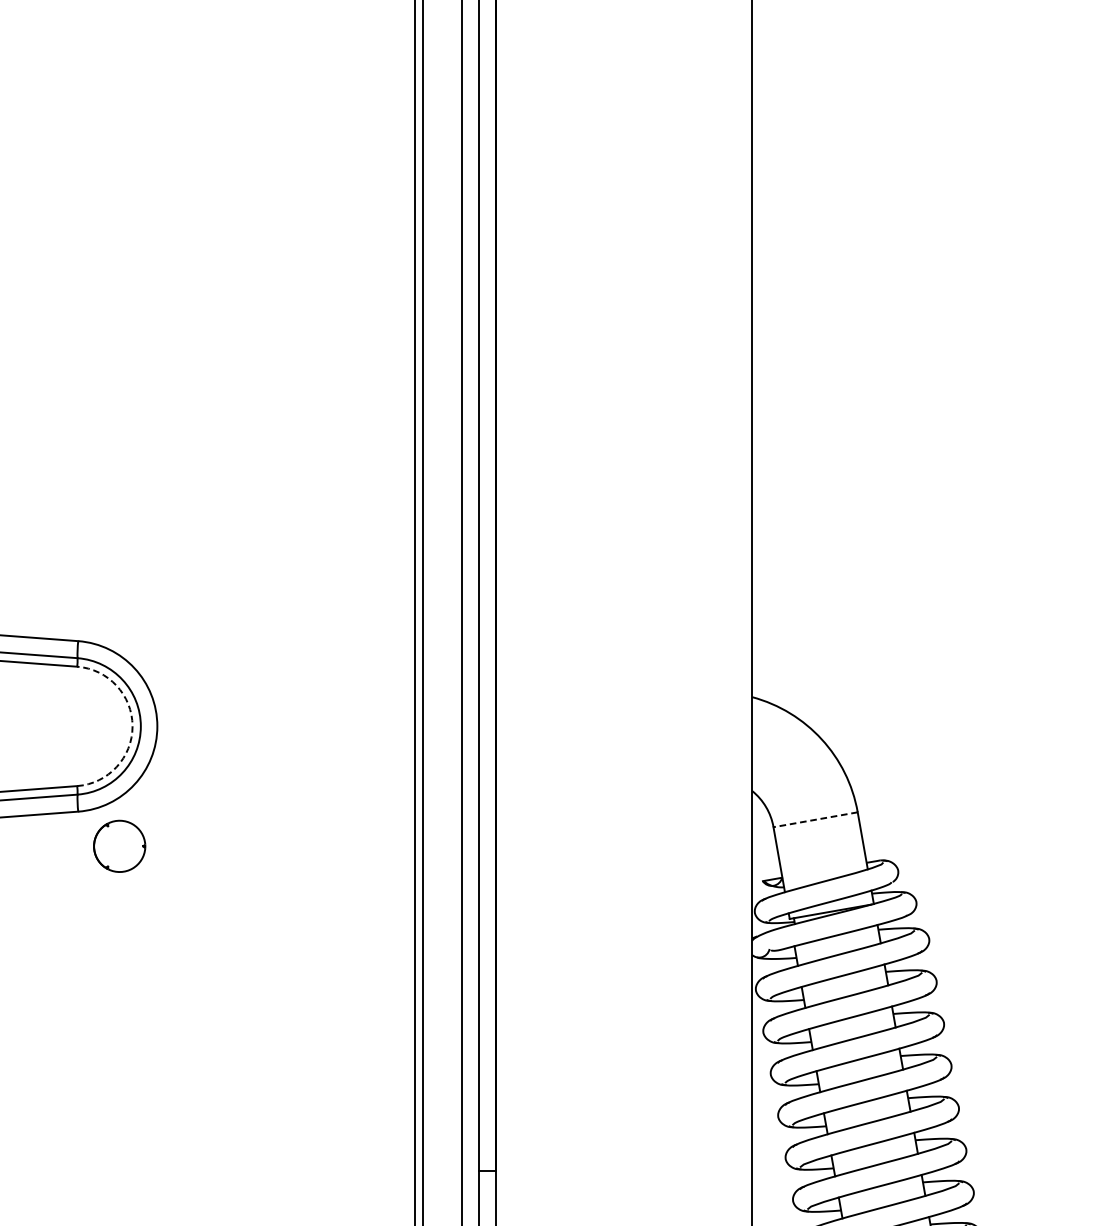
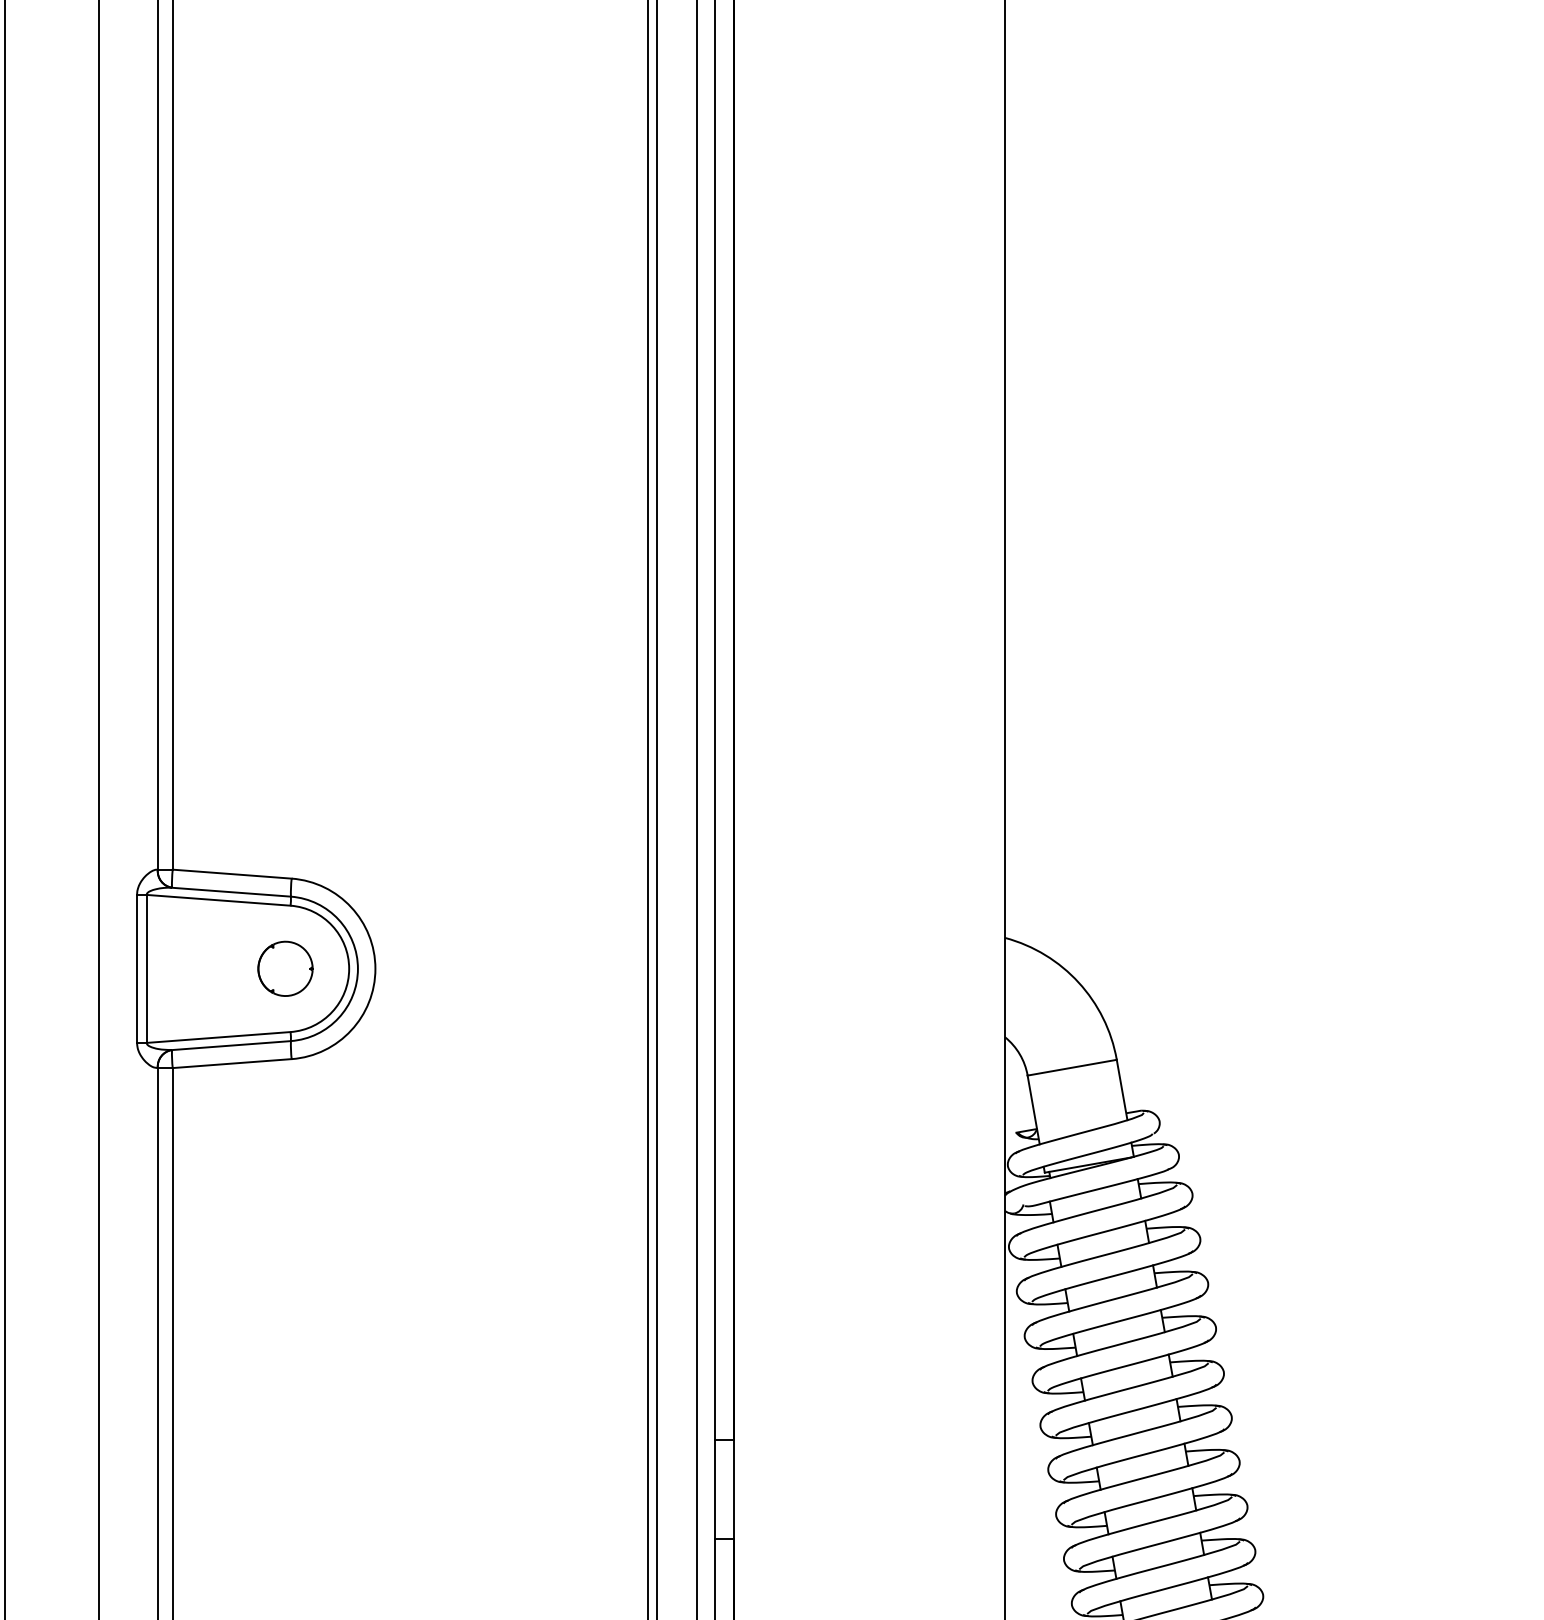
arc: (132, 726) -> (349, 968), dashed -> solid
line: (814, 819) -> (1071, 1067), dashed -> solid
part: (119, 846) -> (285, 968), moved

